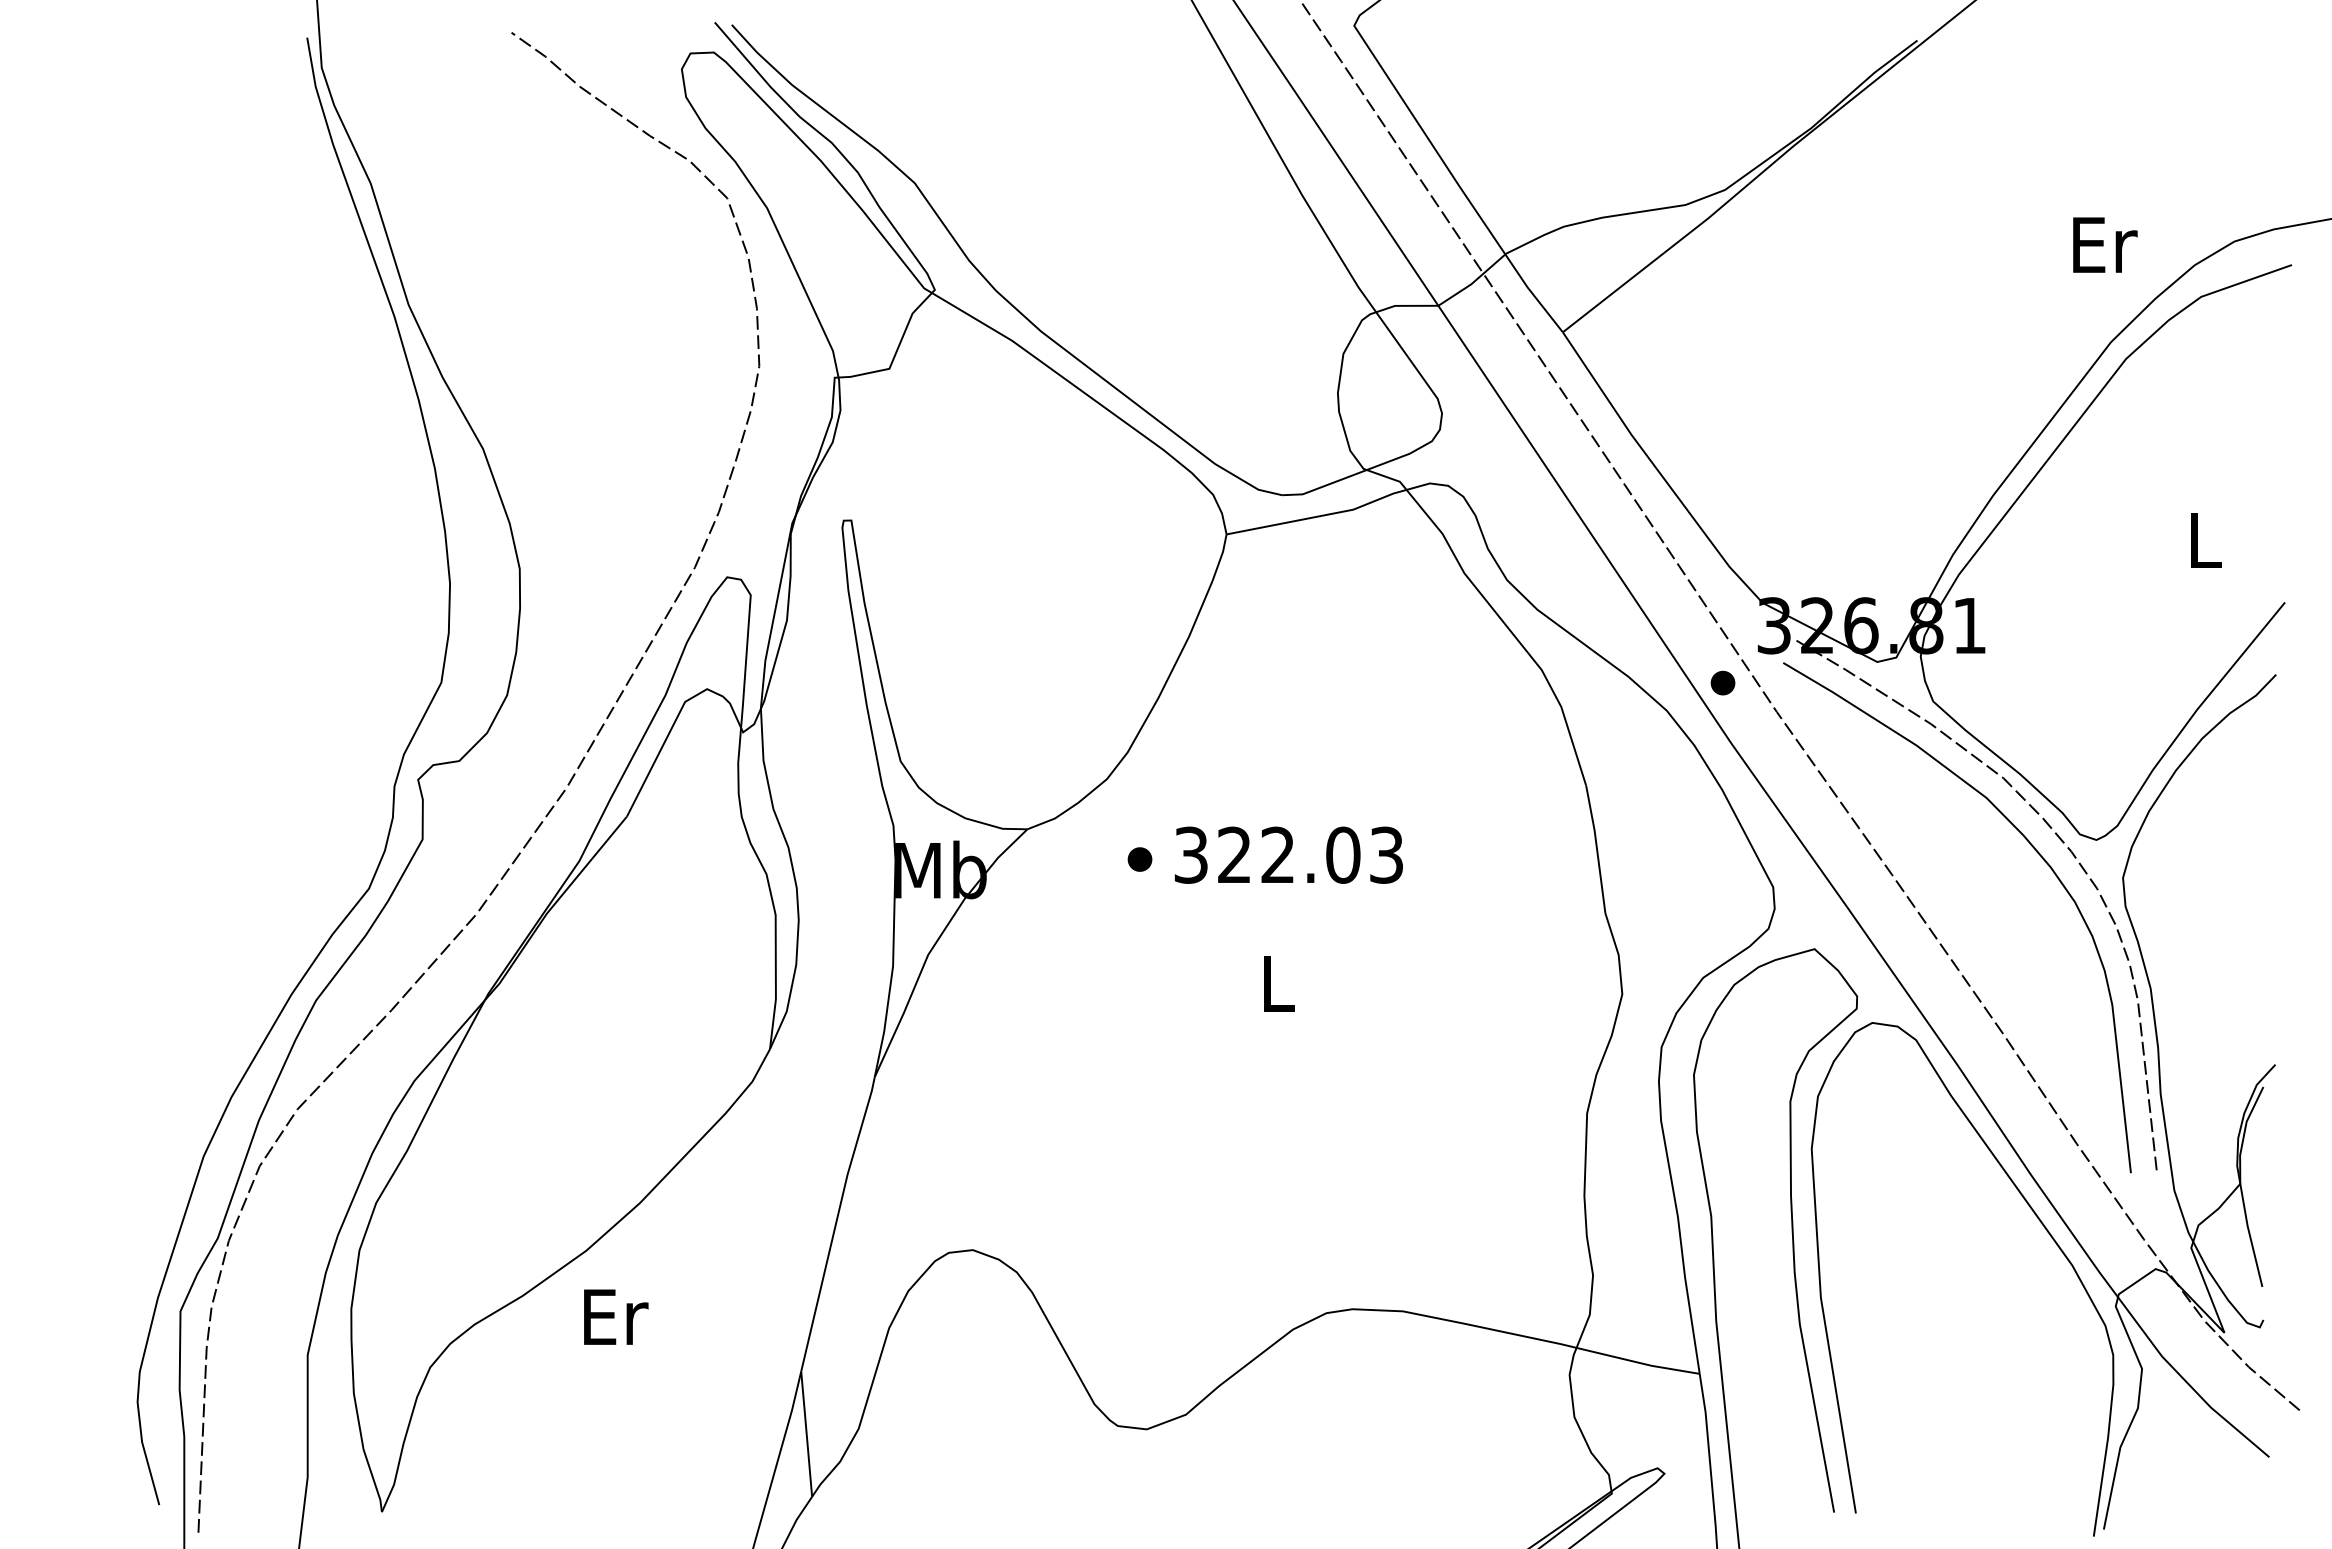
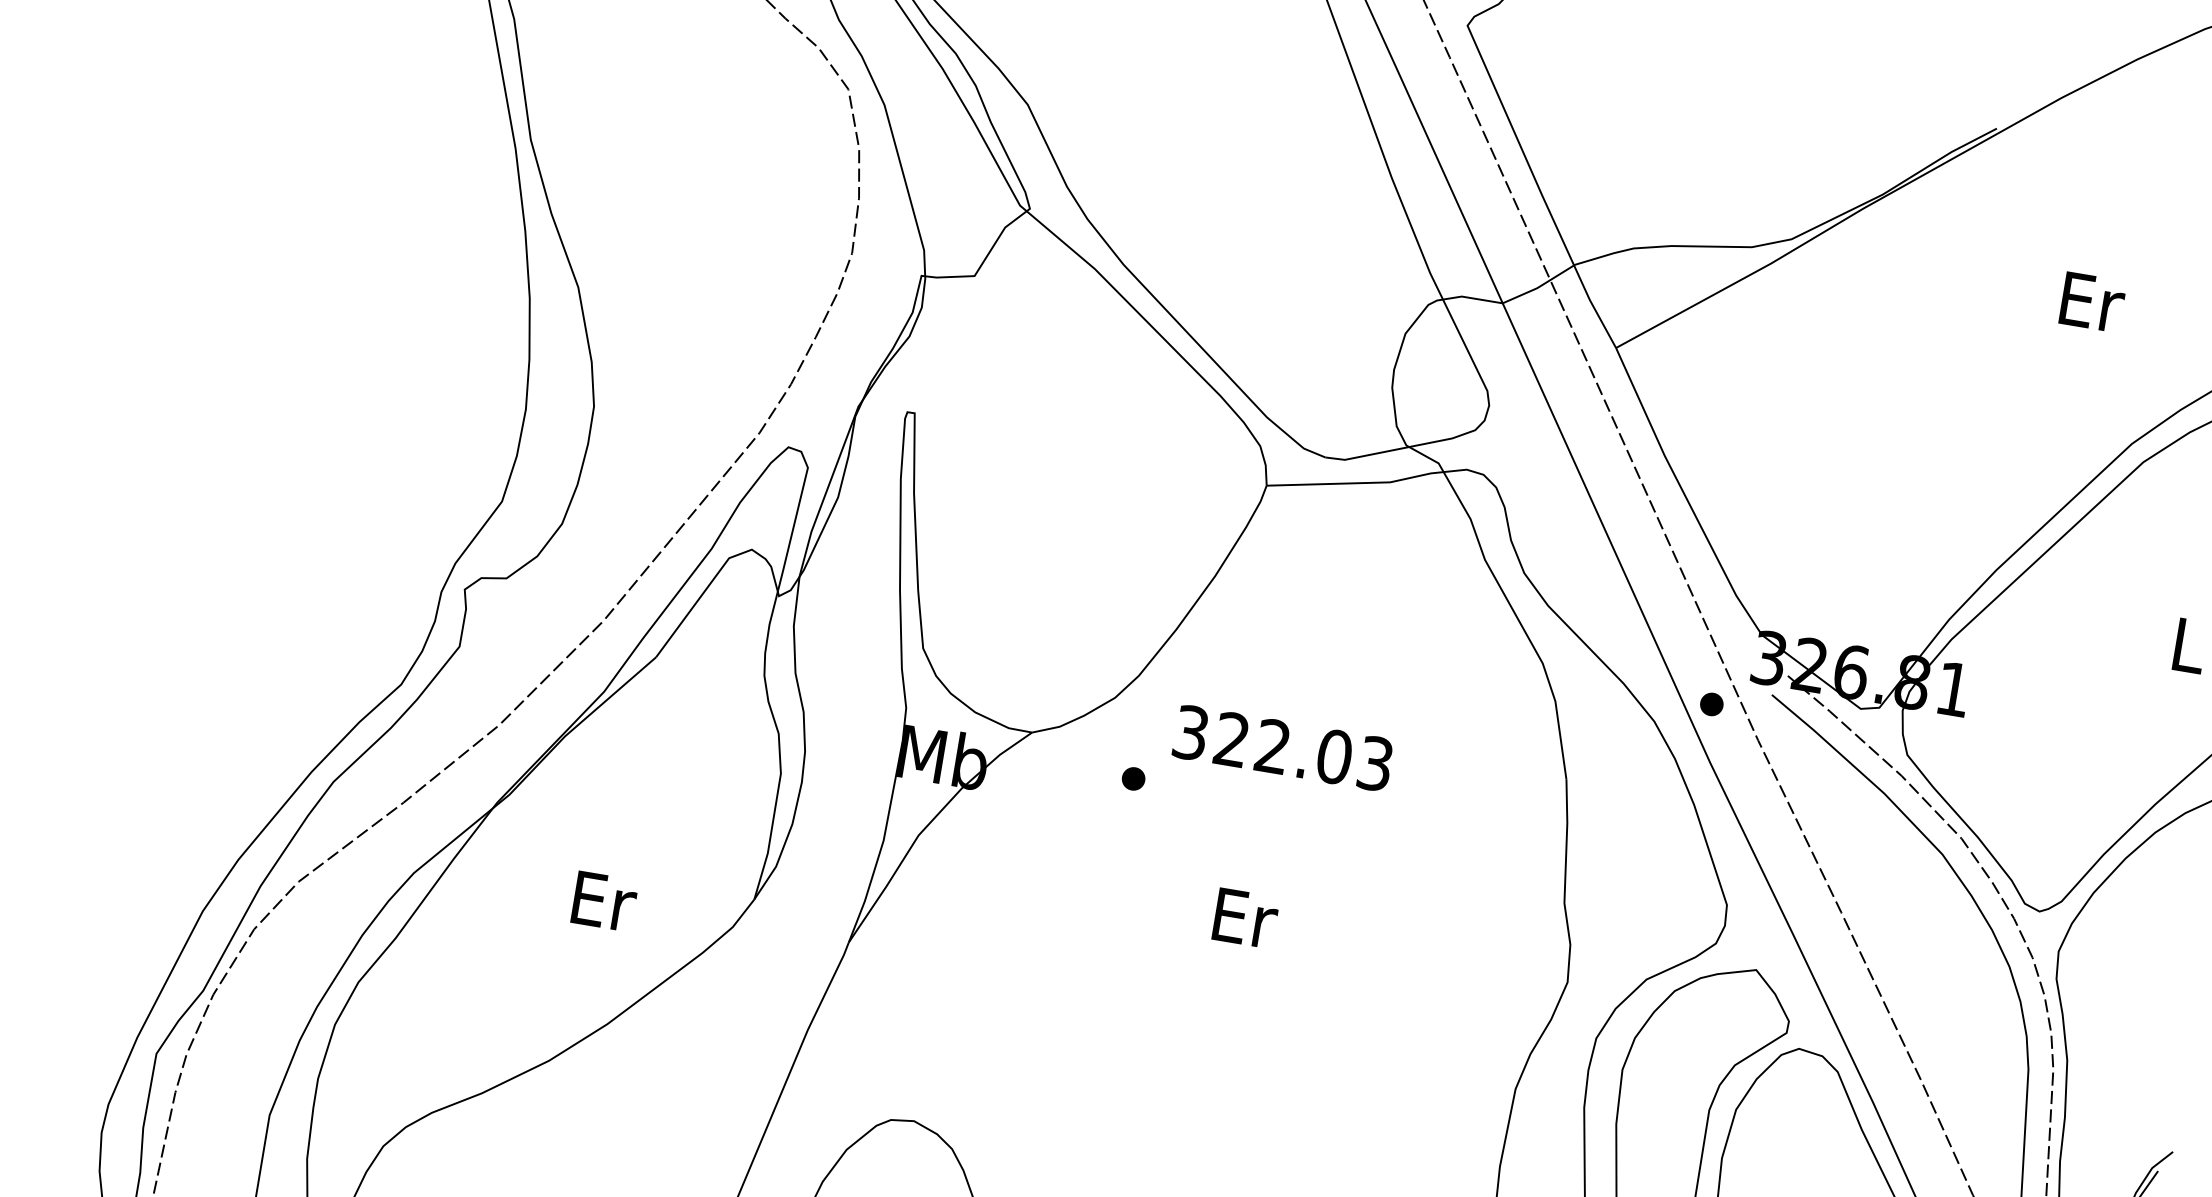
text: (2105, 244) -> (2093, 301), moved
text: (1288, 854) -> (1282, 747), moved
text: (1279, 983) -> (1245, 917), L -> Er
text: (616, 1316) -> (605, 901), moved

